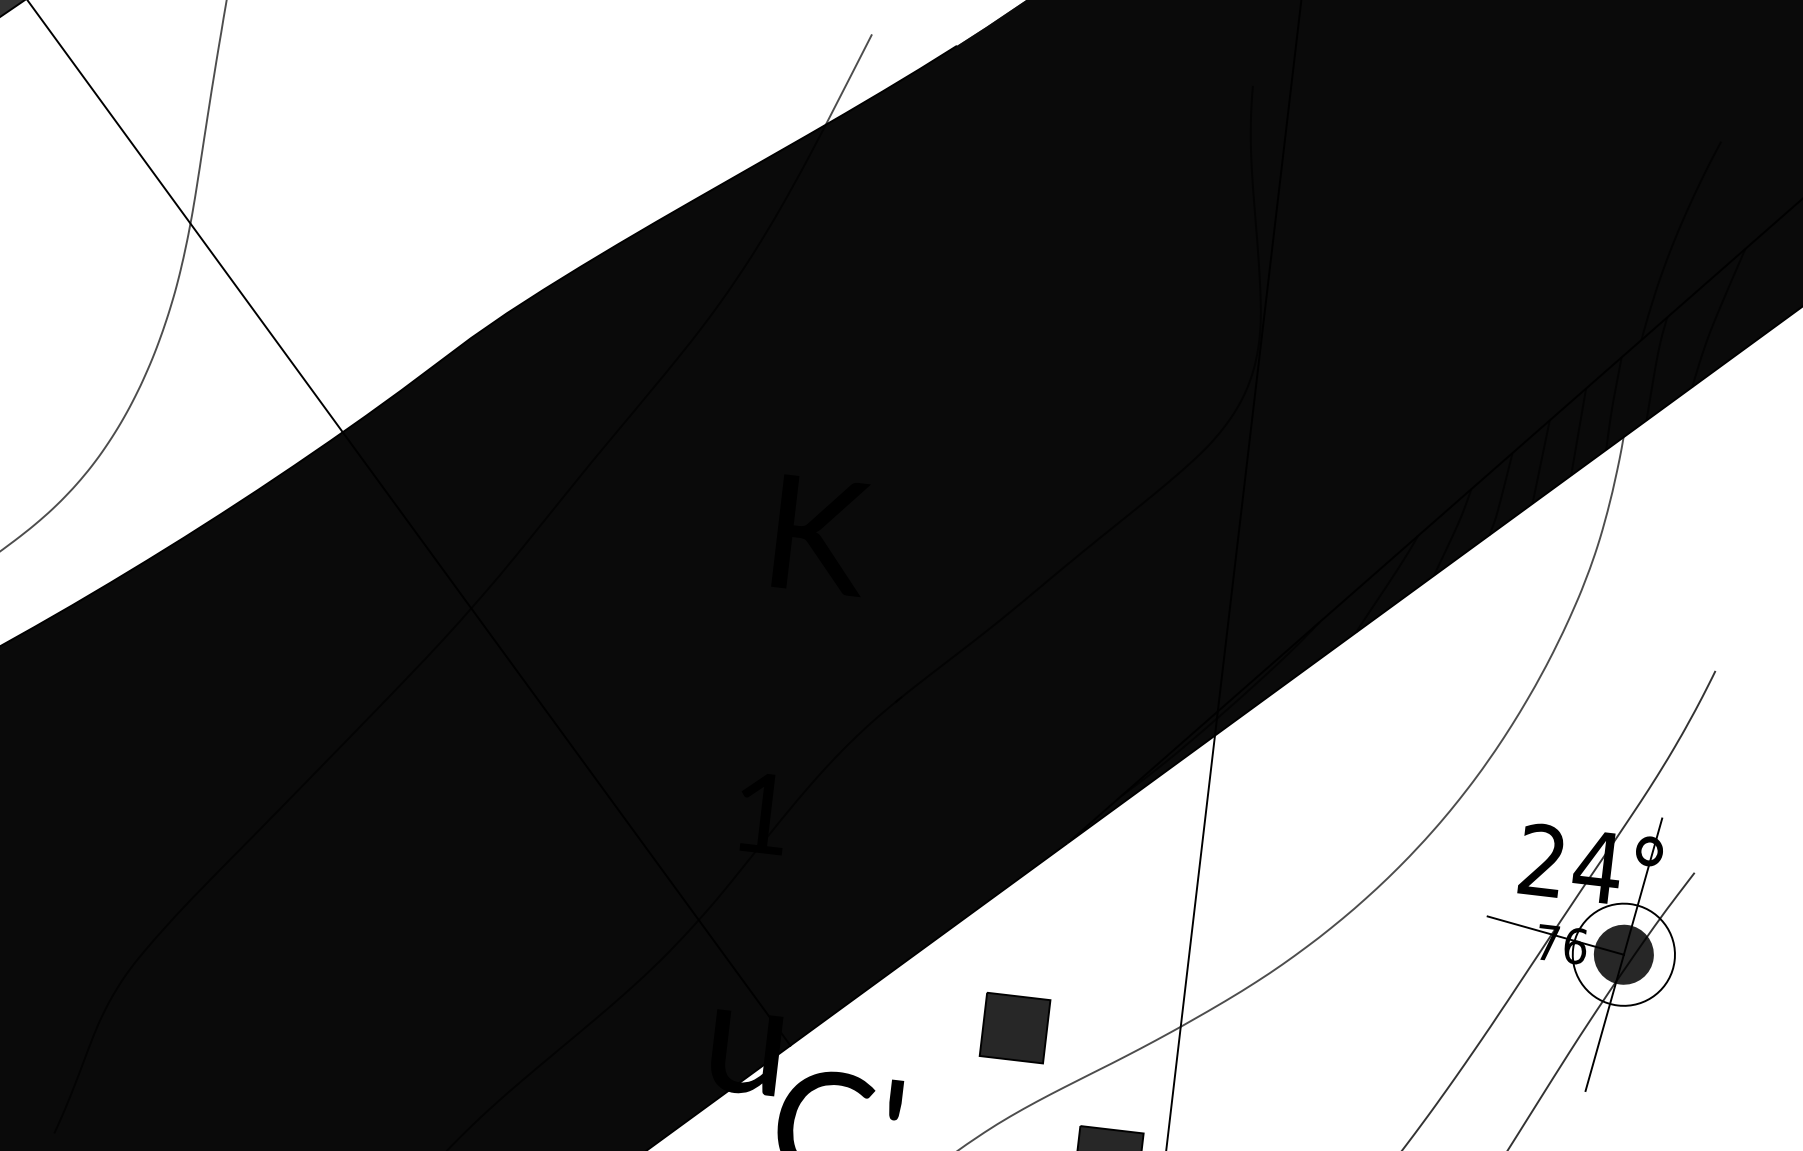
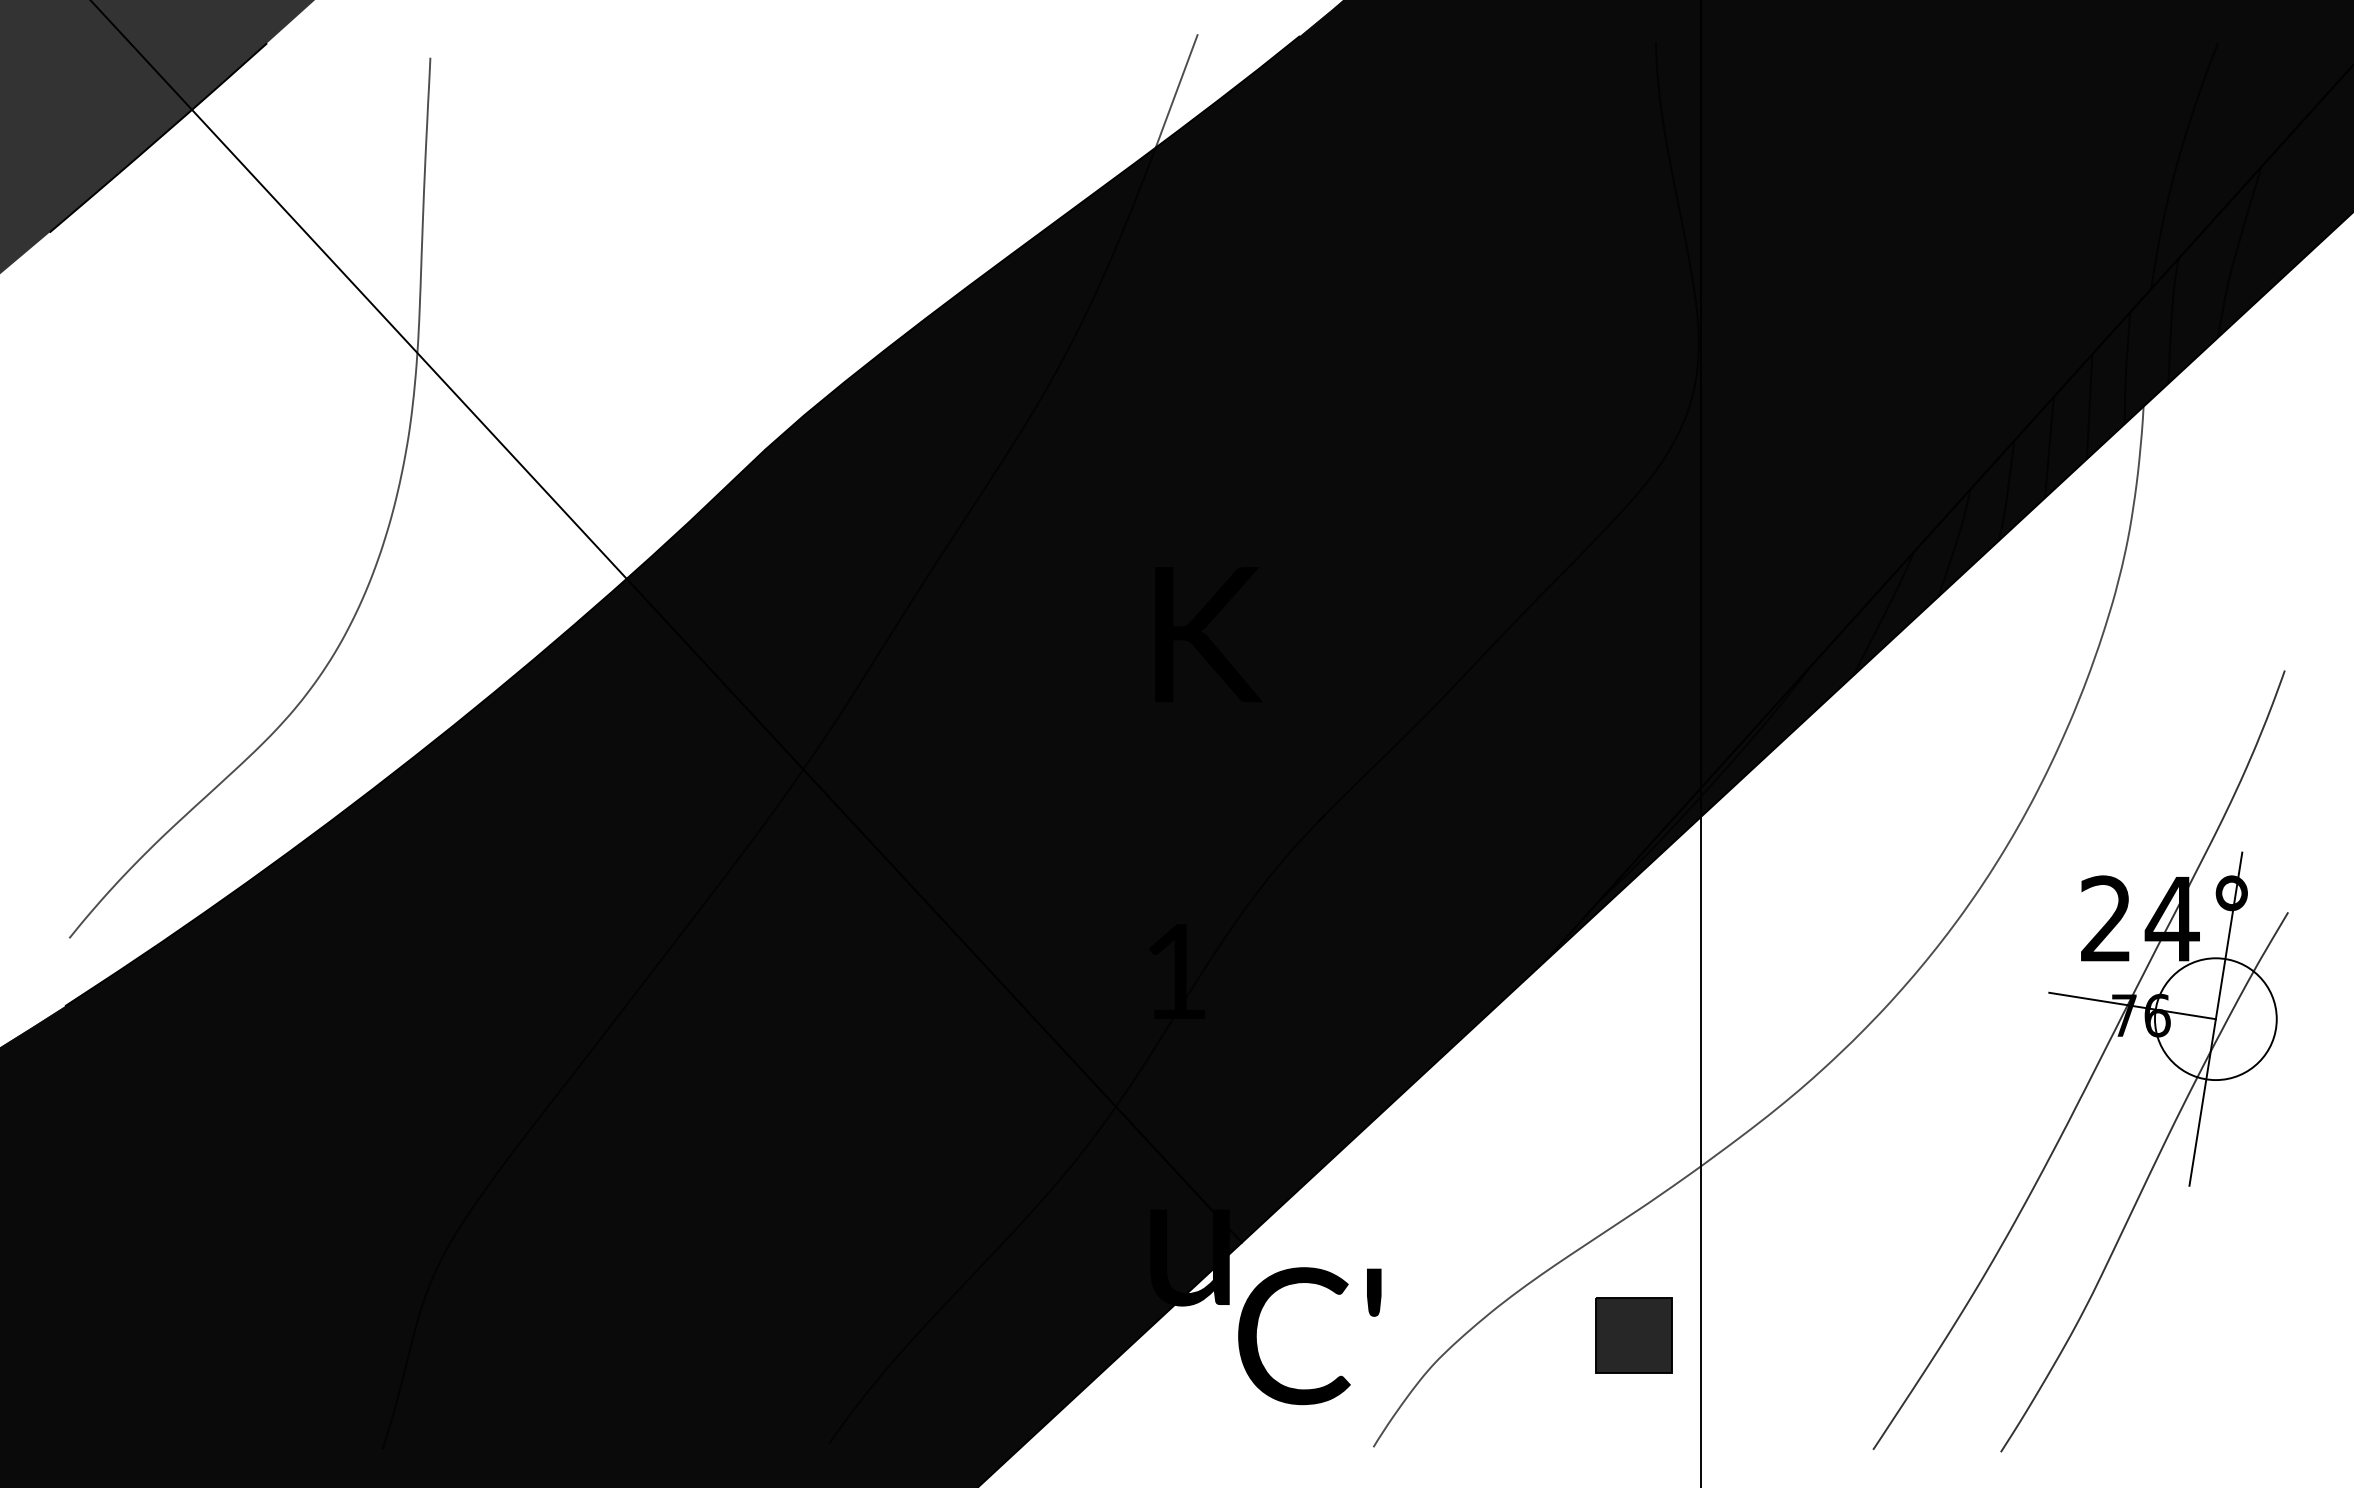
fill: (1623, 954) -> (2215, 1018), removed
part: (1014, 1027) -> (1504, 1190), removed

